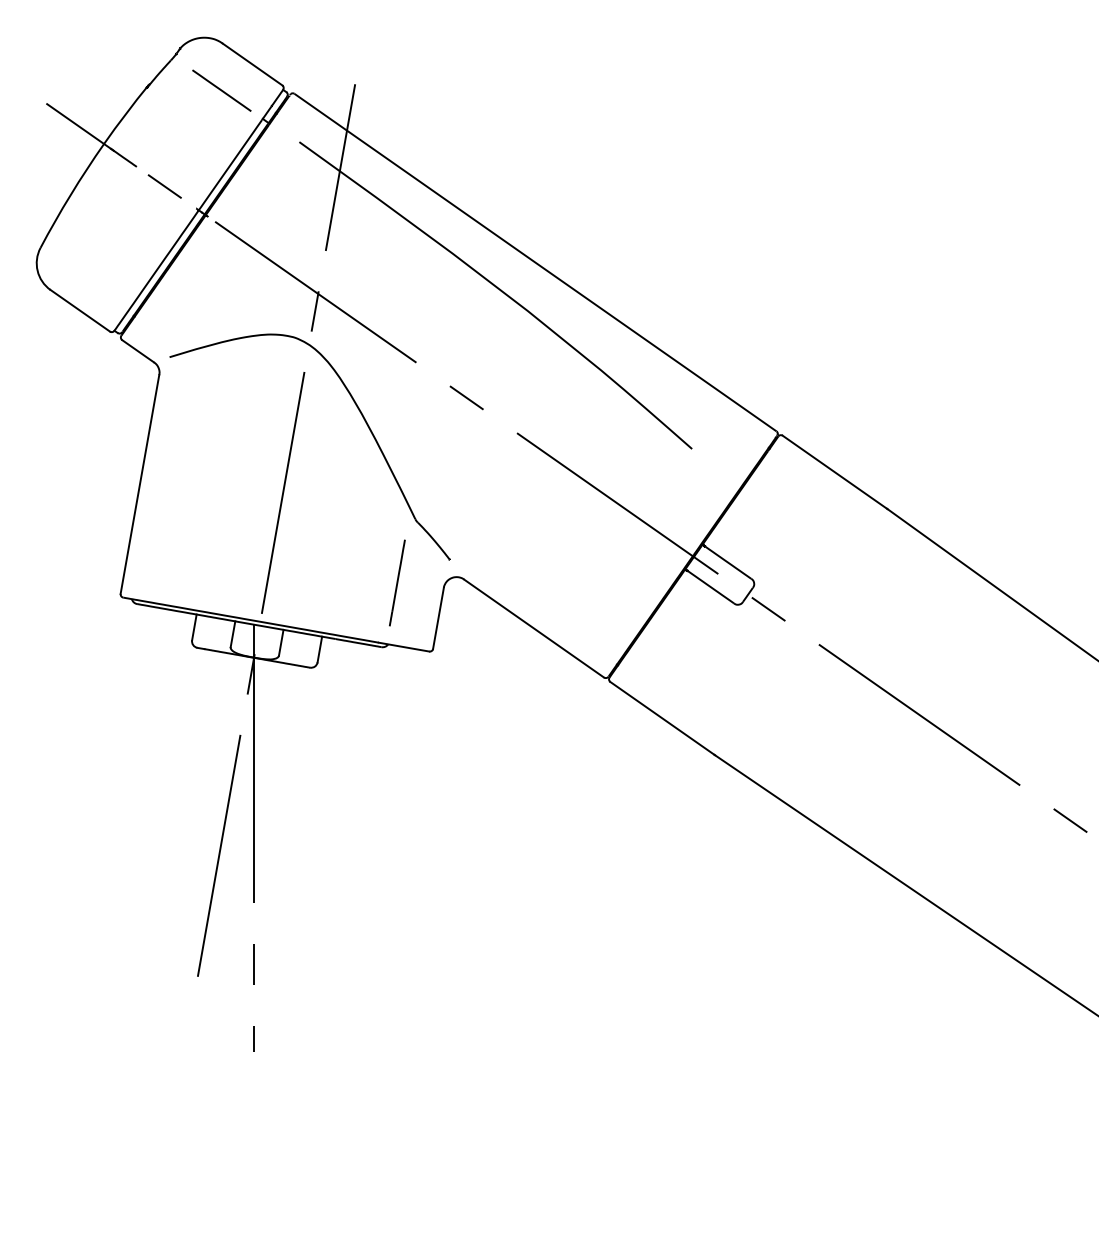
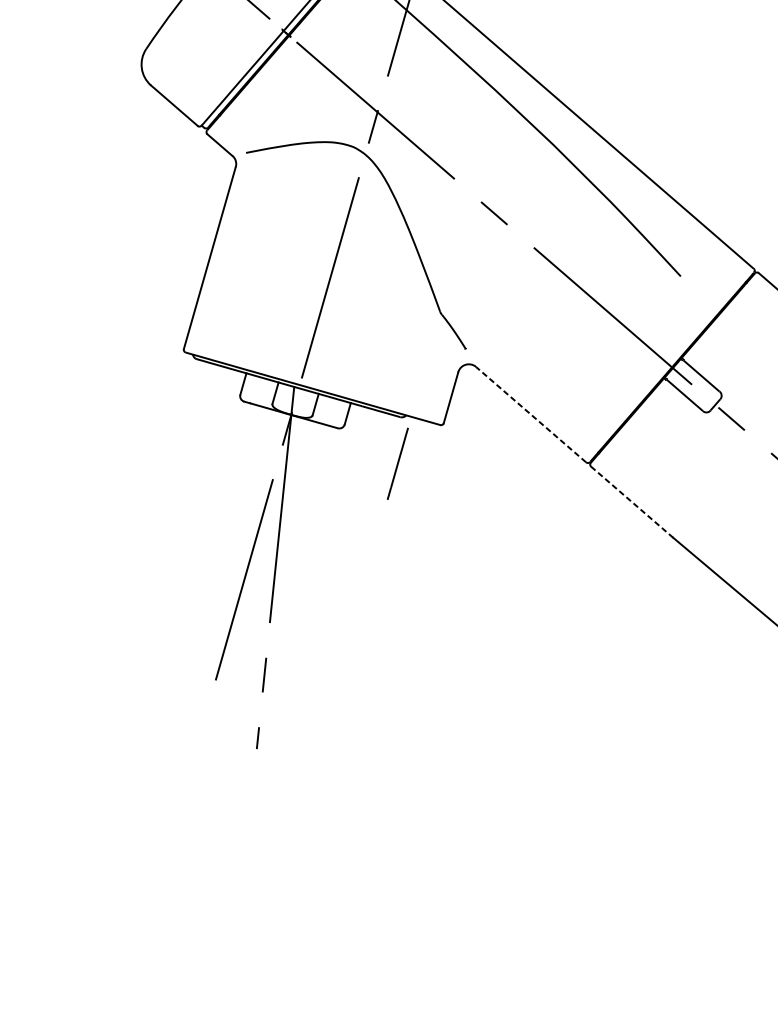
line: (397, 582) -> (398, 463), moved
line: (533, 628) -> (530, 414), solid -> dashed
line: (662, 718) -> (632, 502), solid -> dashed

